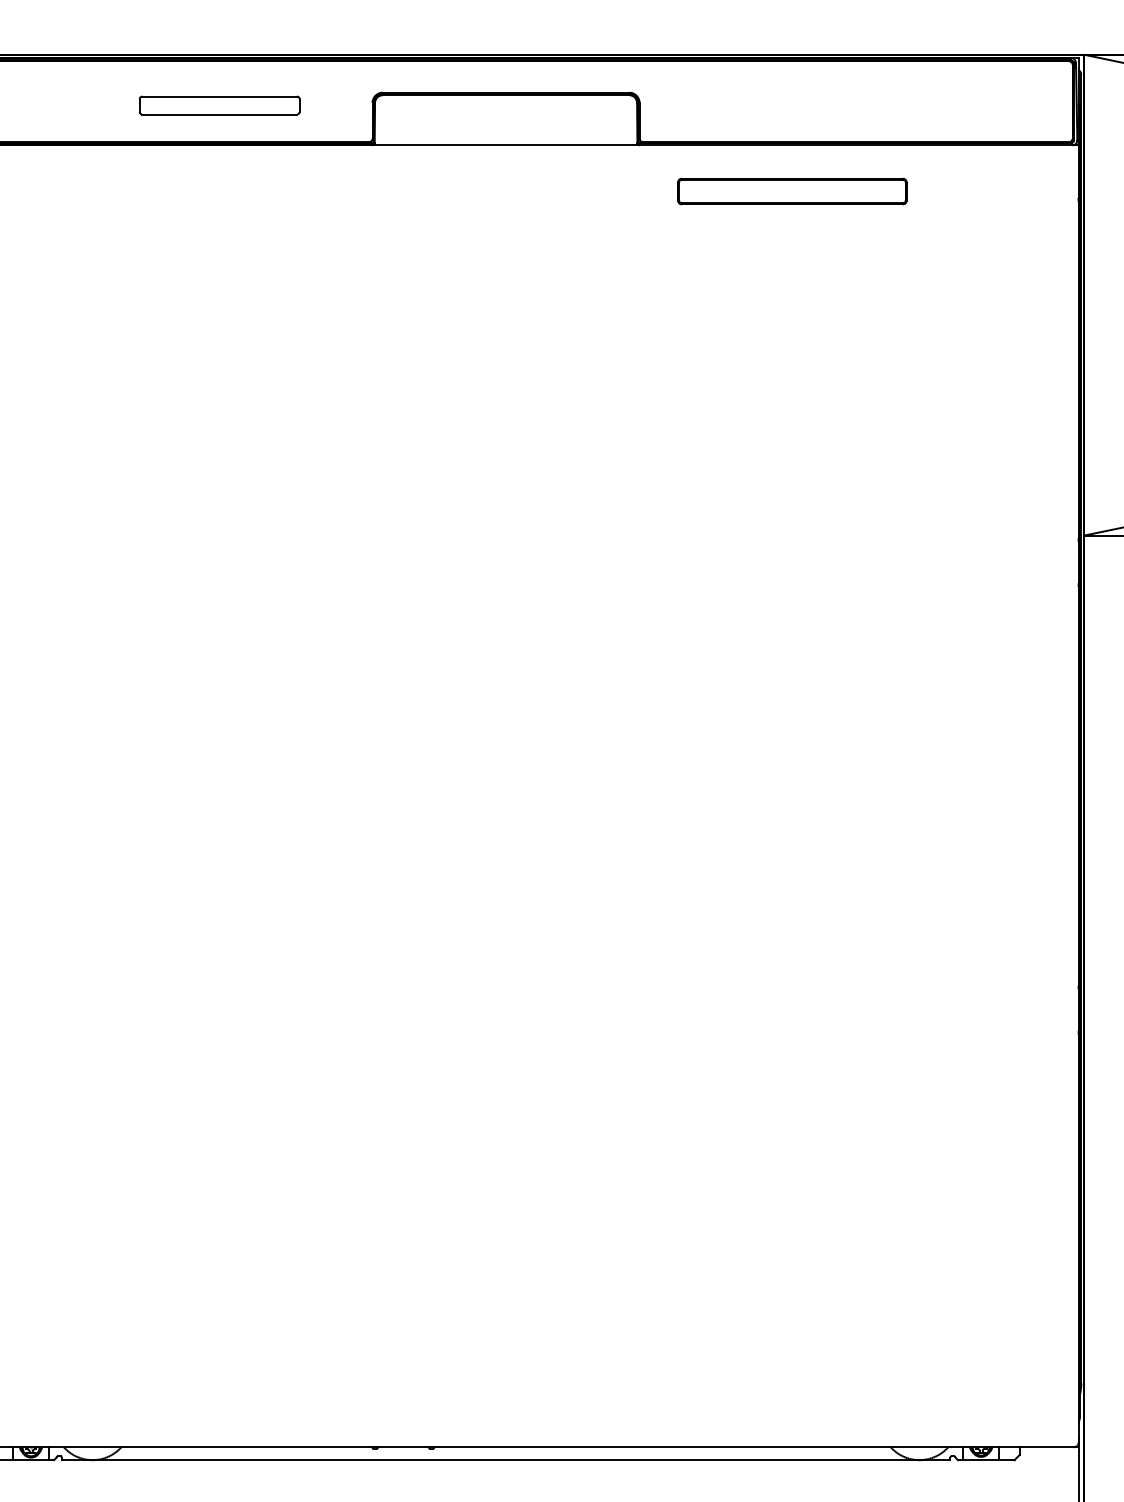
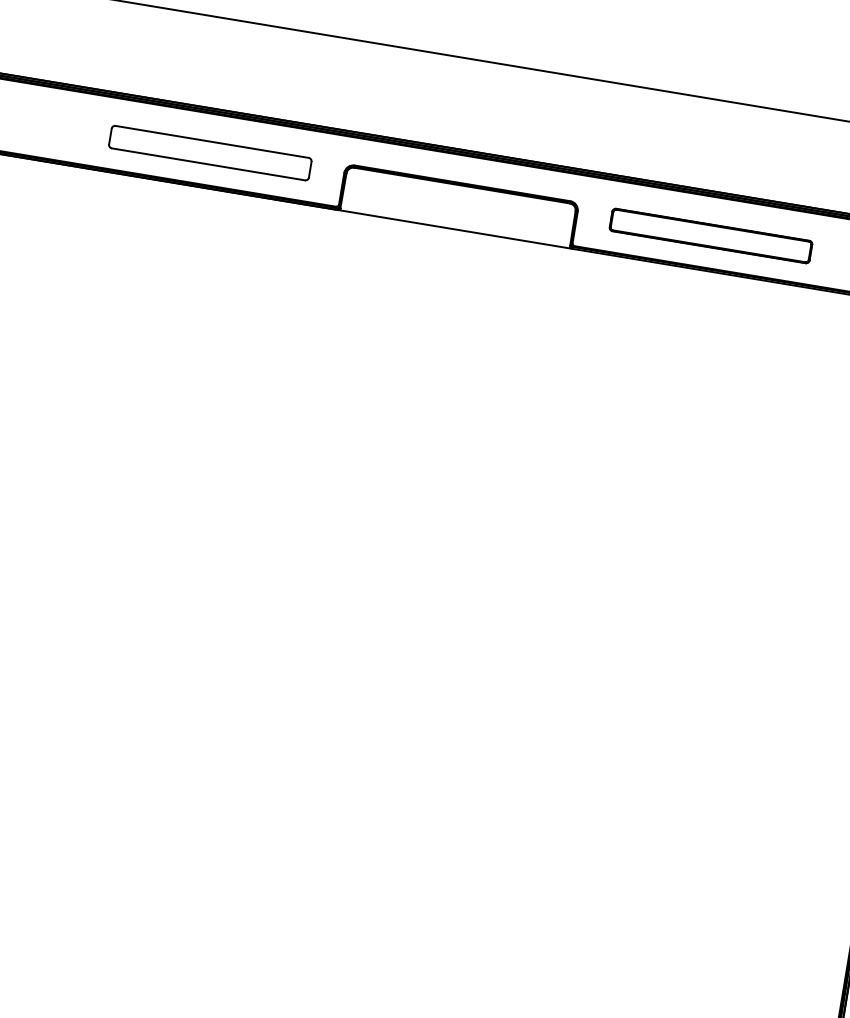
part: (219, 105) -> (210, 153), size x1.43
part: (792, 191) -> (711, 236), moved

